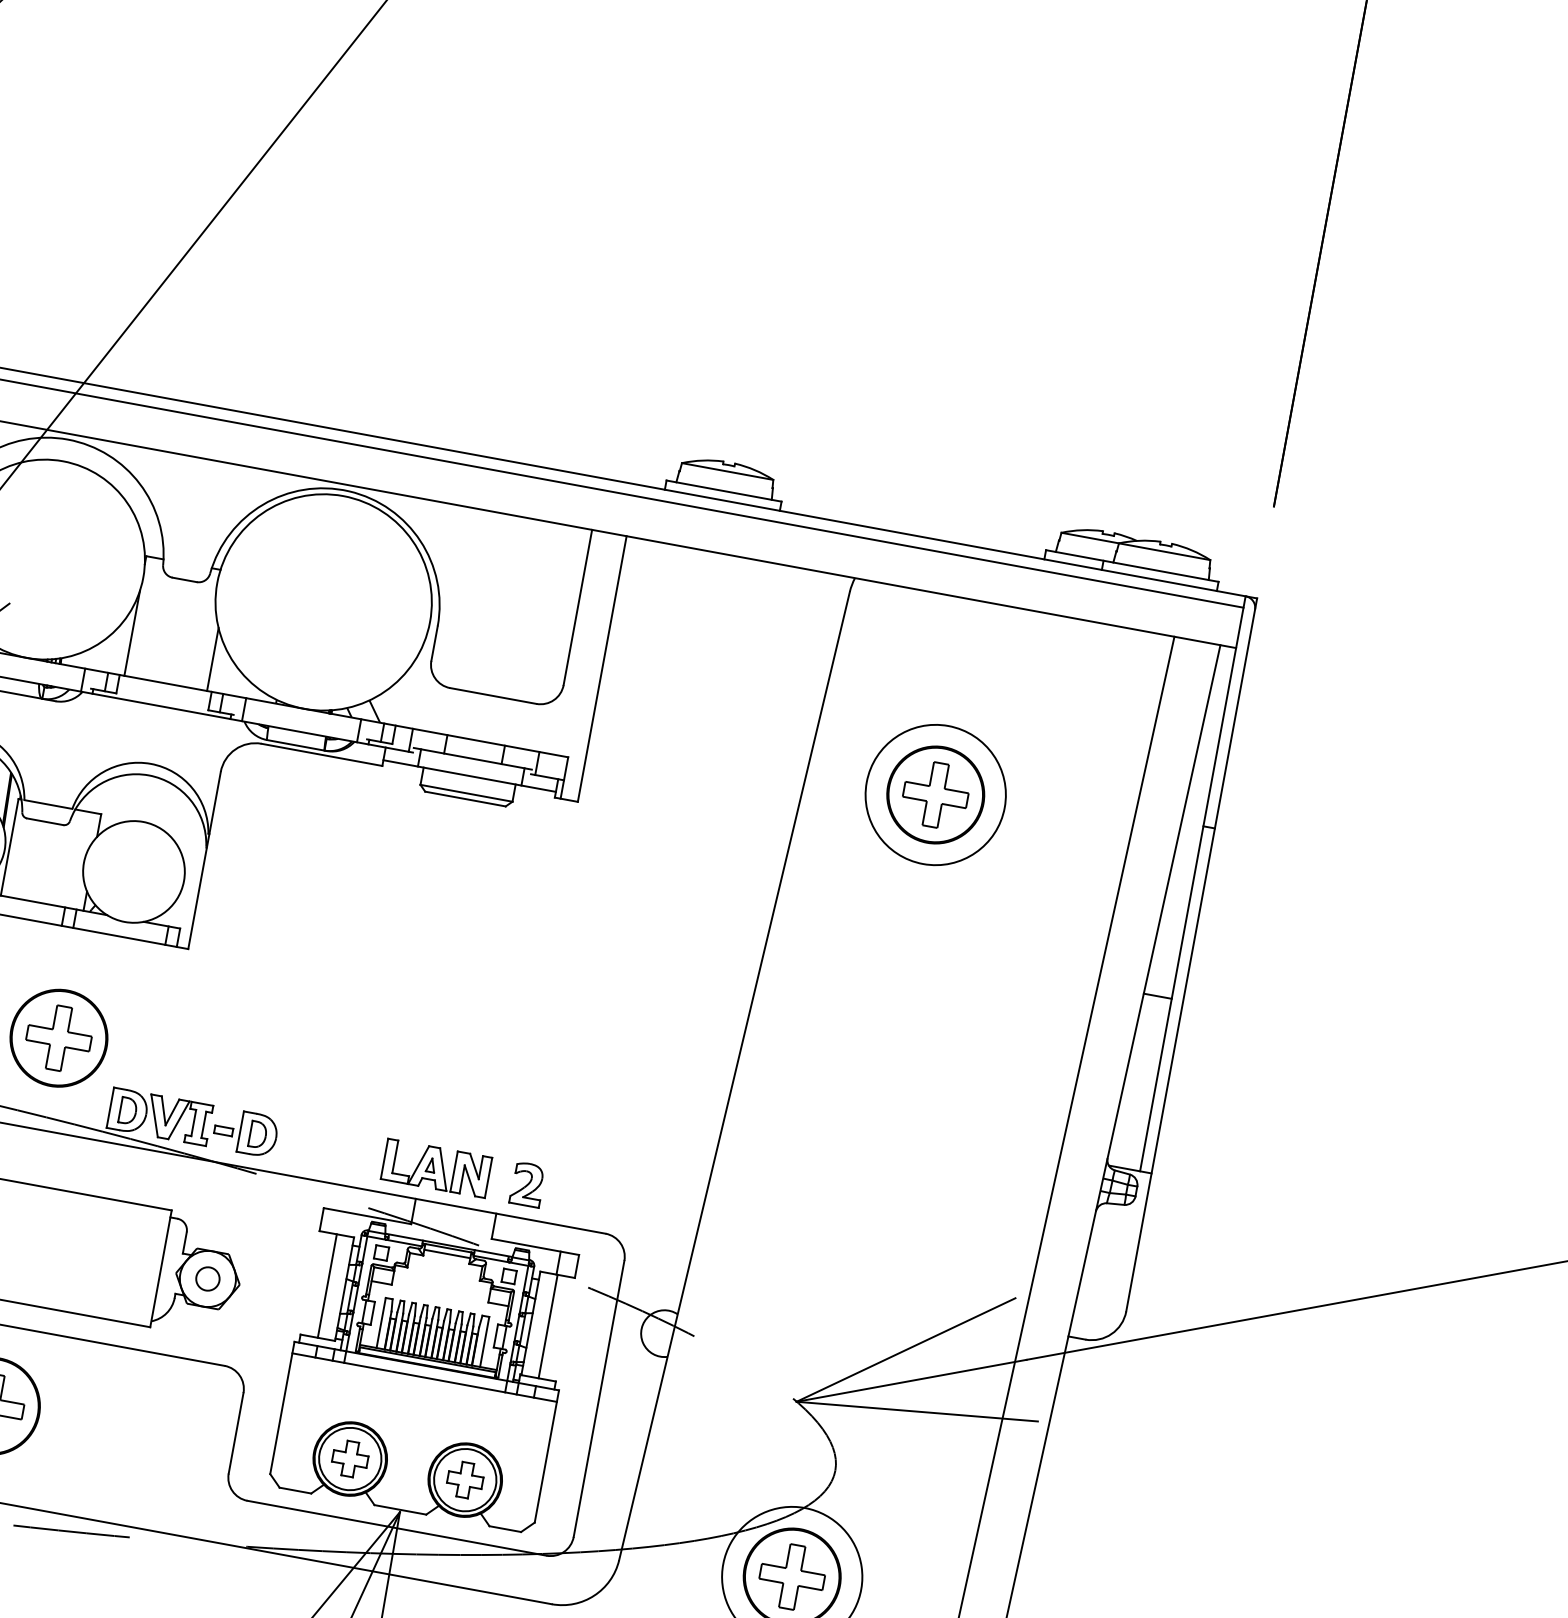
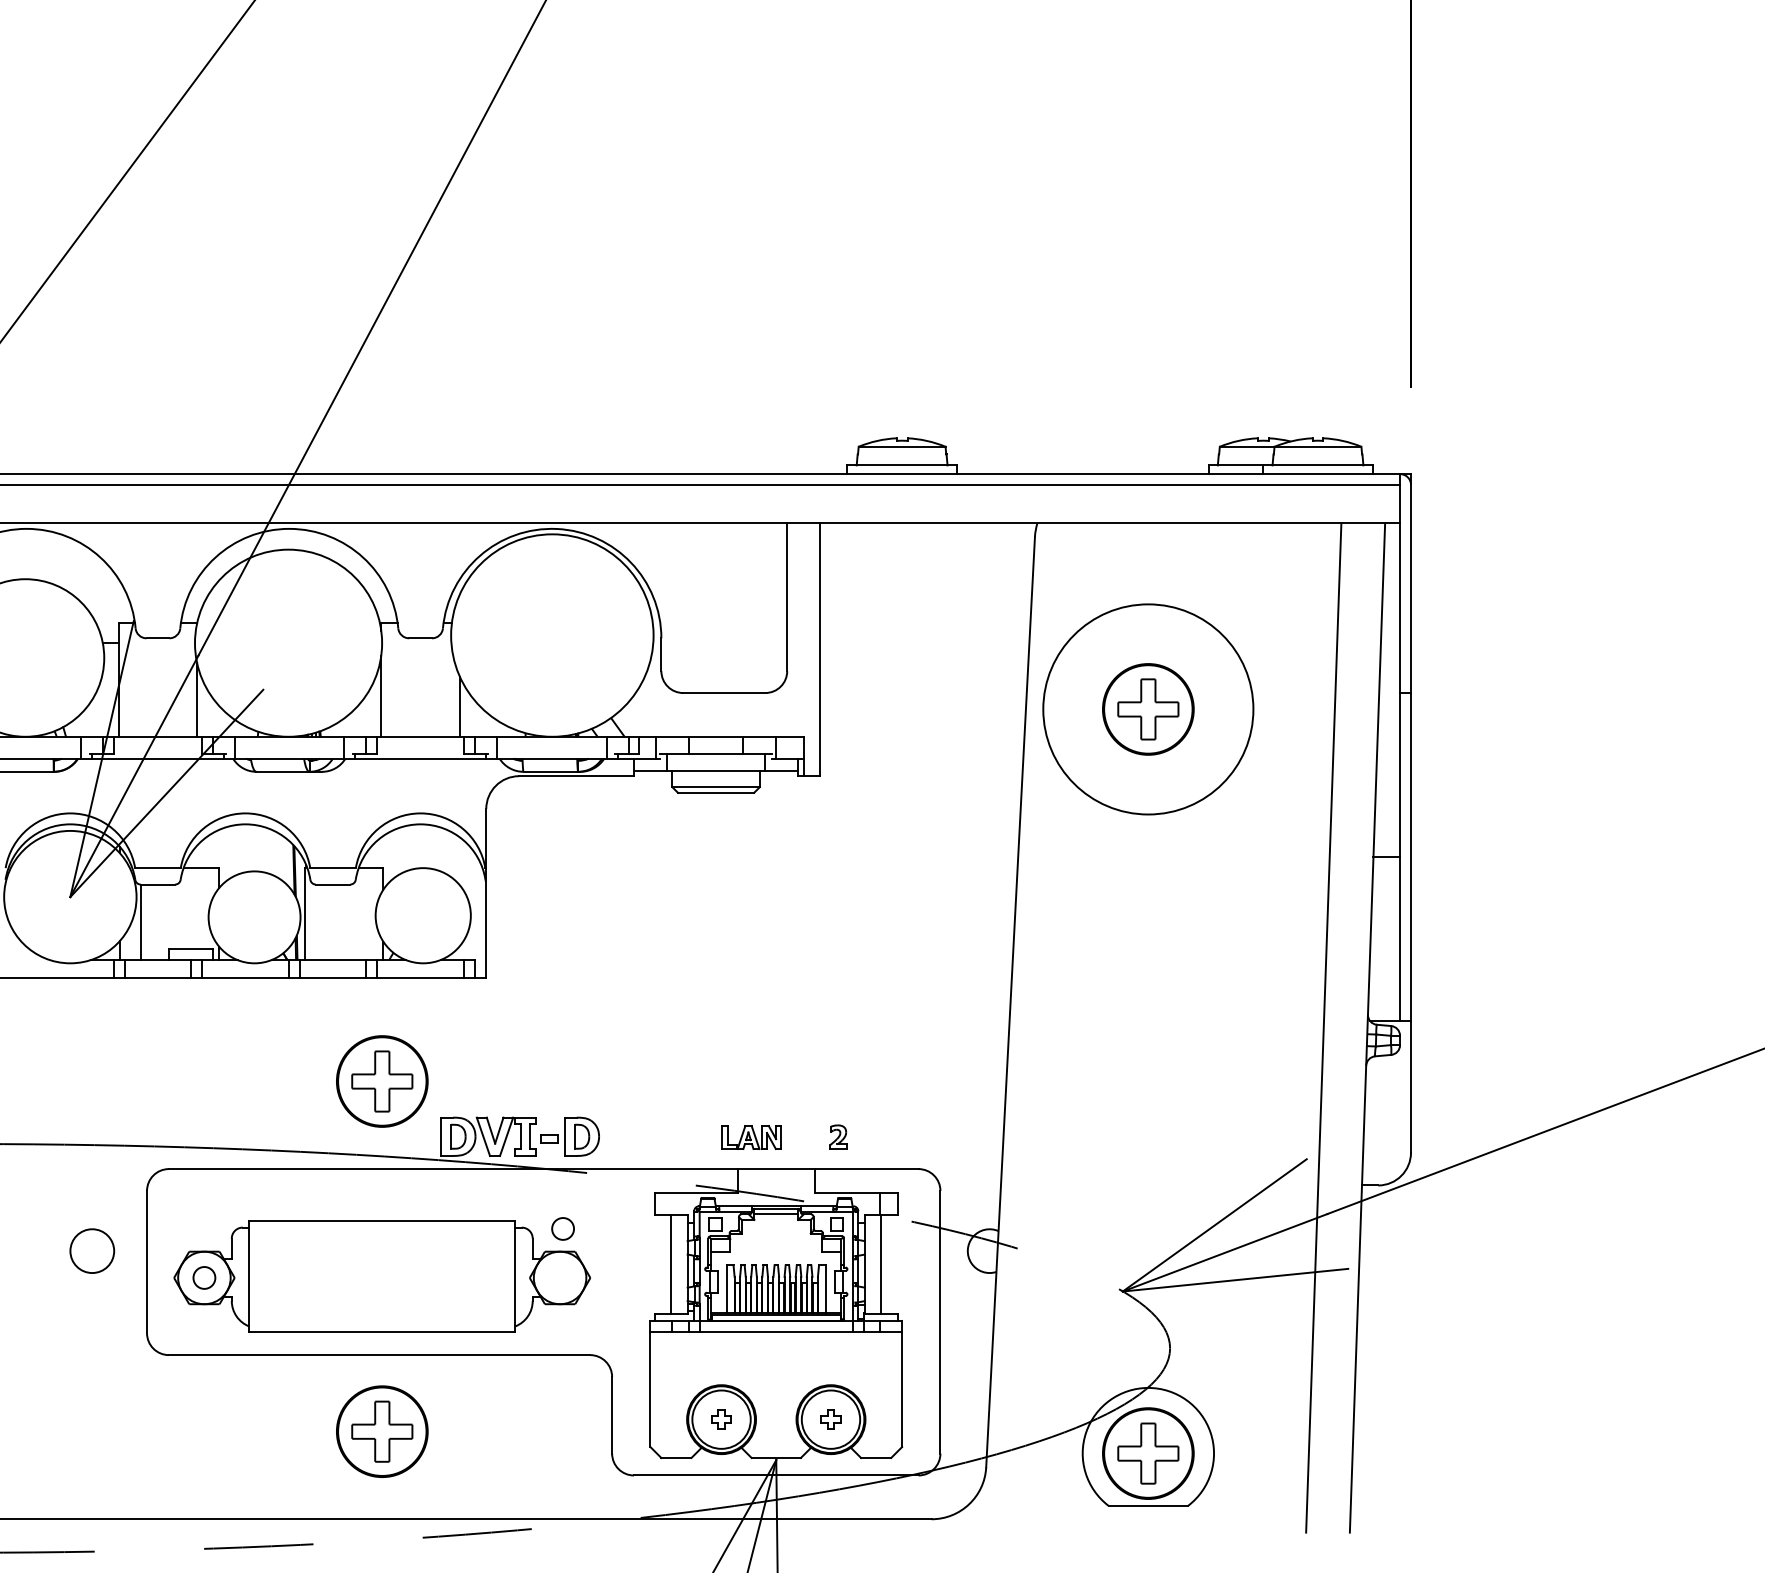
circle: (935, 795) -> (1148, 709), size x1.6
part: (436, 1168) -> (751, 1137), size x0.6
part: (527, 1184) -> (838, 1136), size x0.6
circle: (207, 1278) -> (562, 1228), moved
part: (350, 1458) -> (721, 1419), size x0.6
part: (464, 1479) -> (830, 1419), size x0.6

